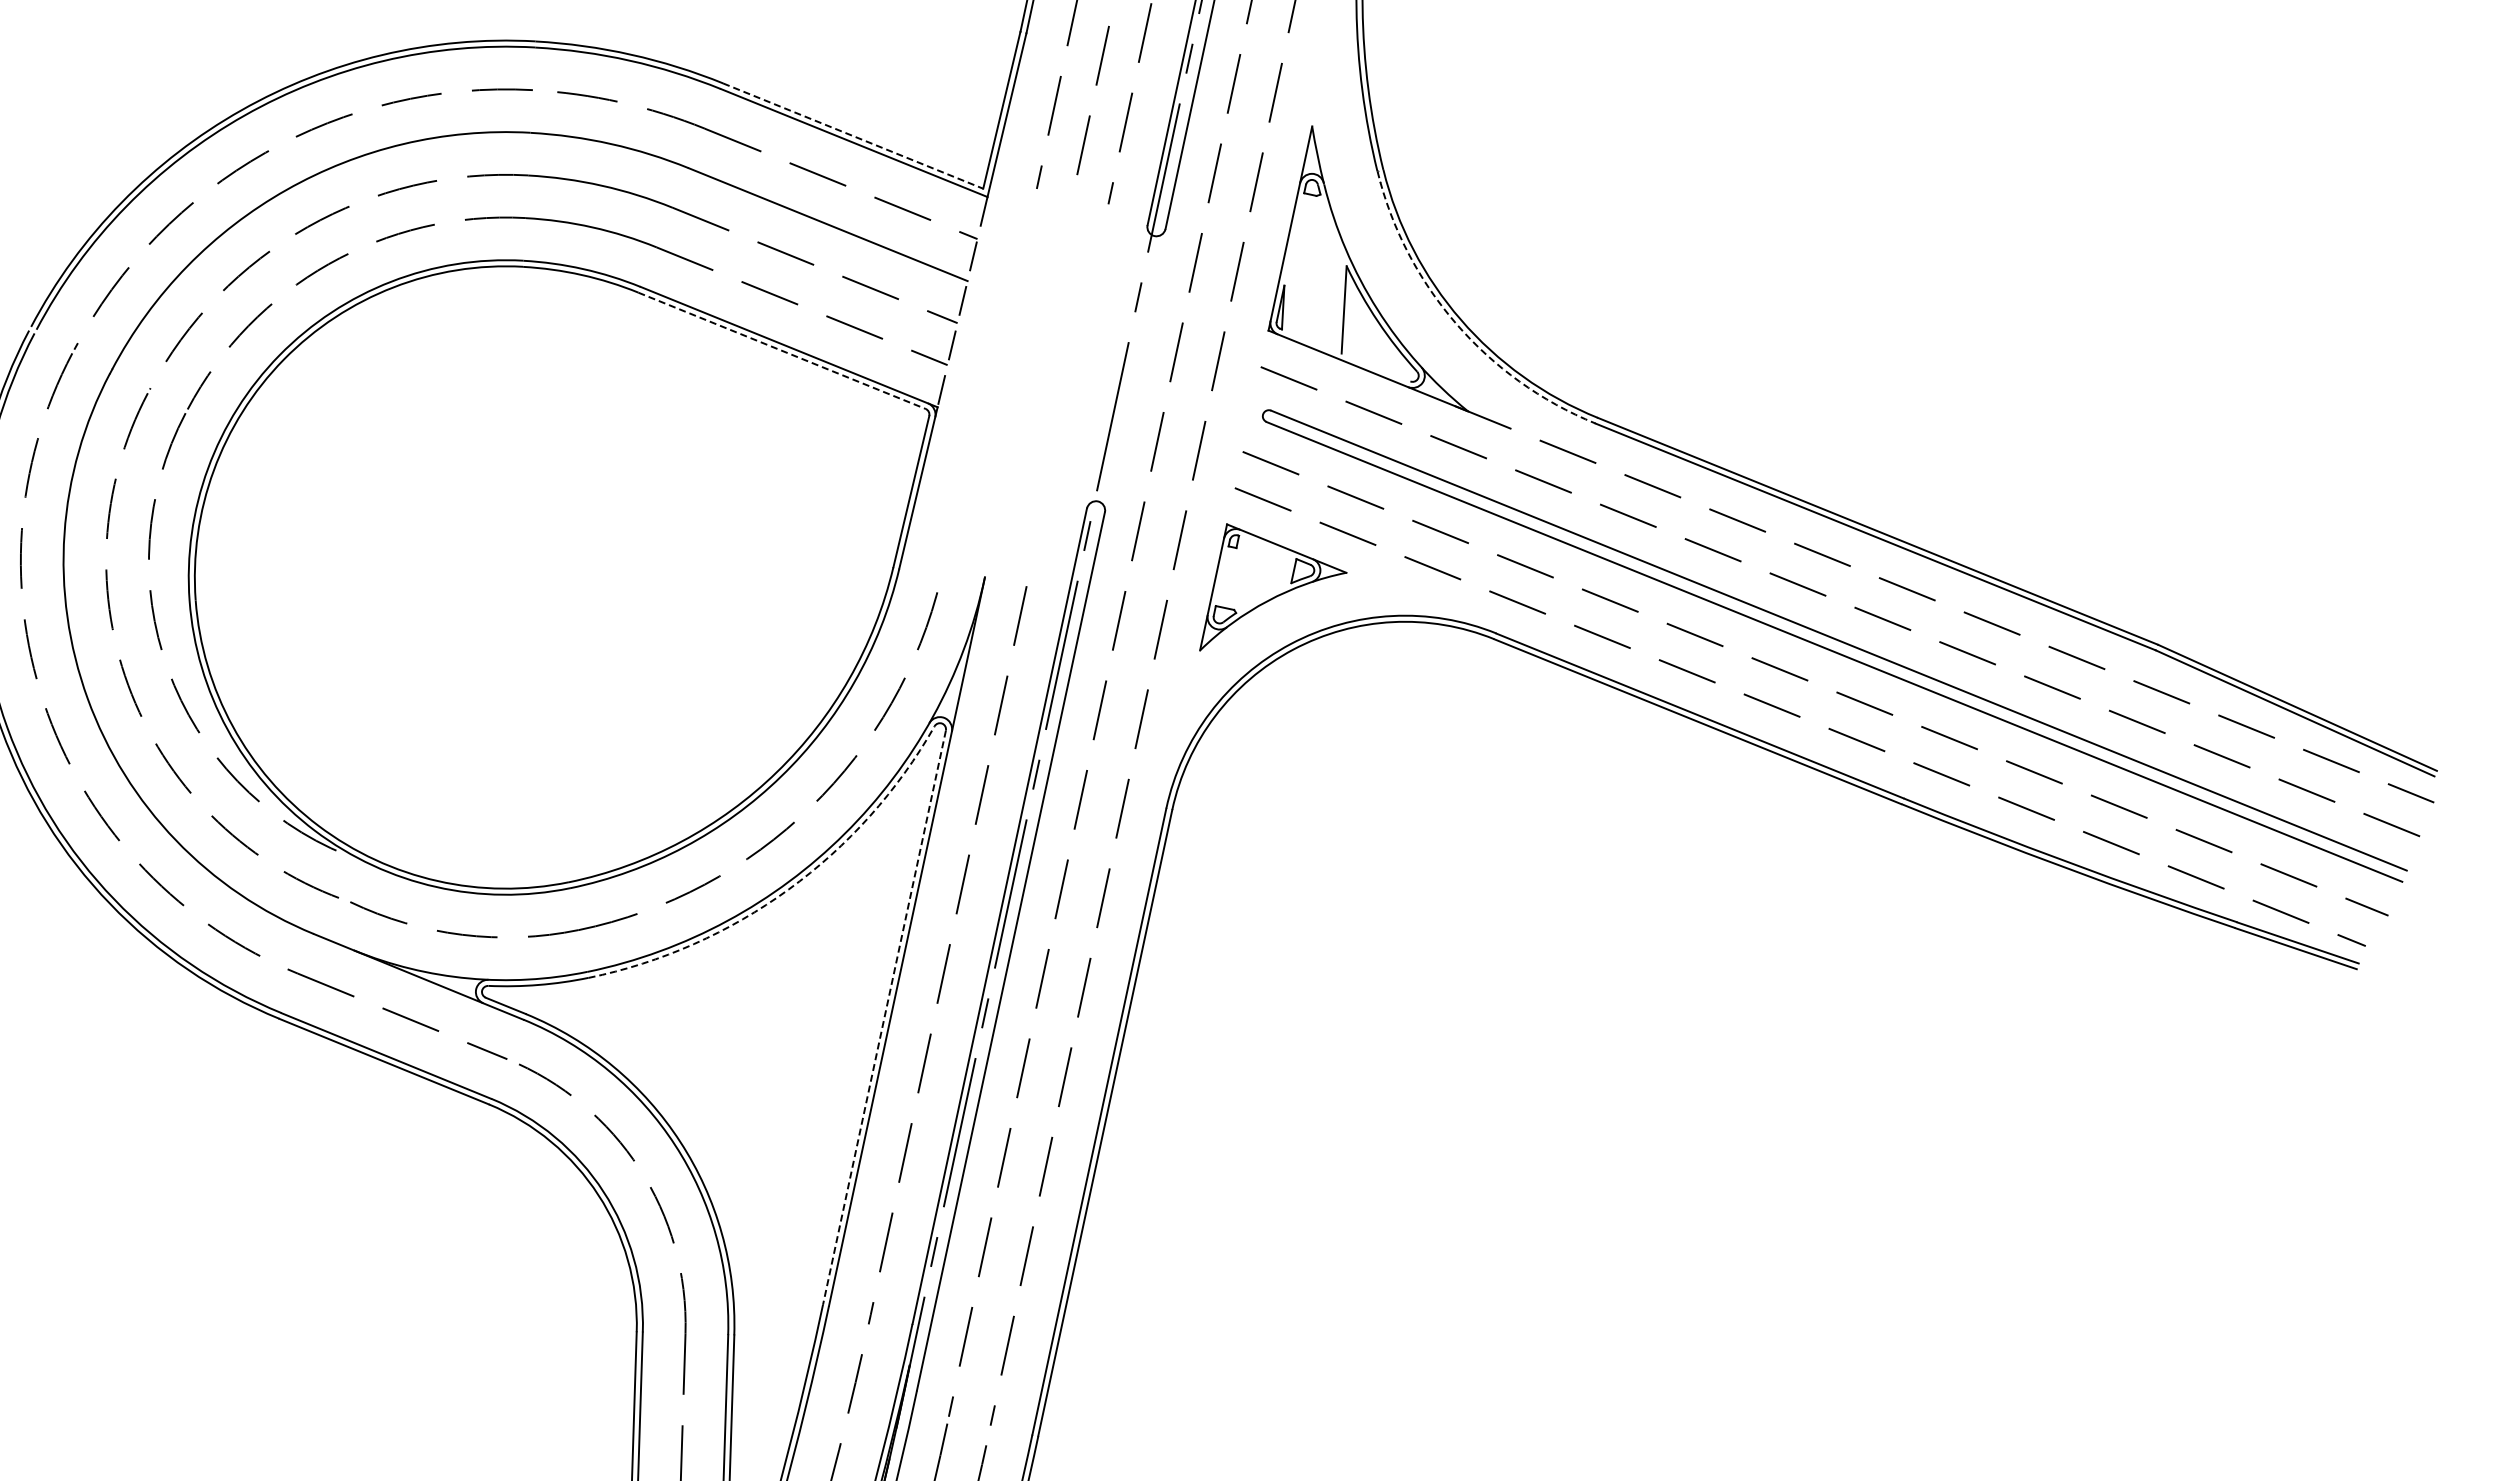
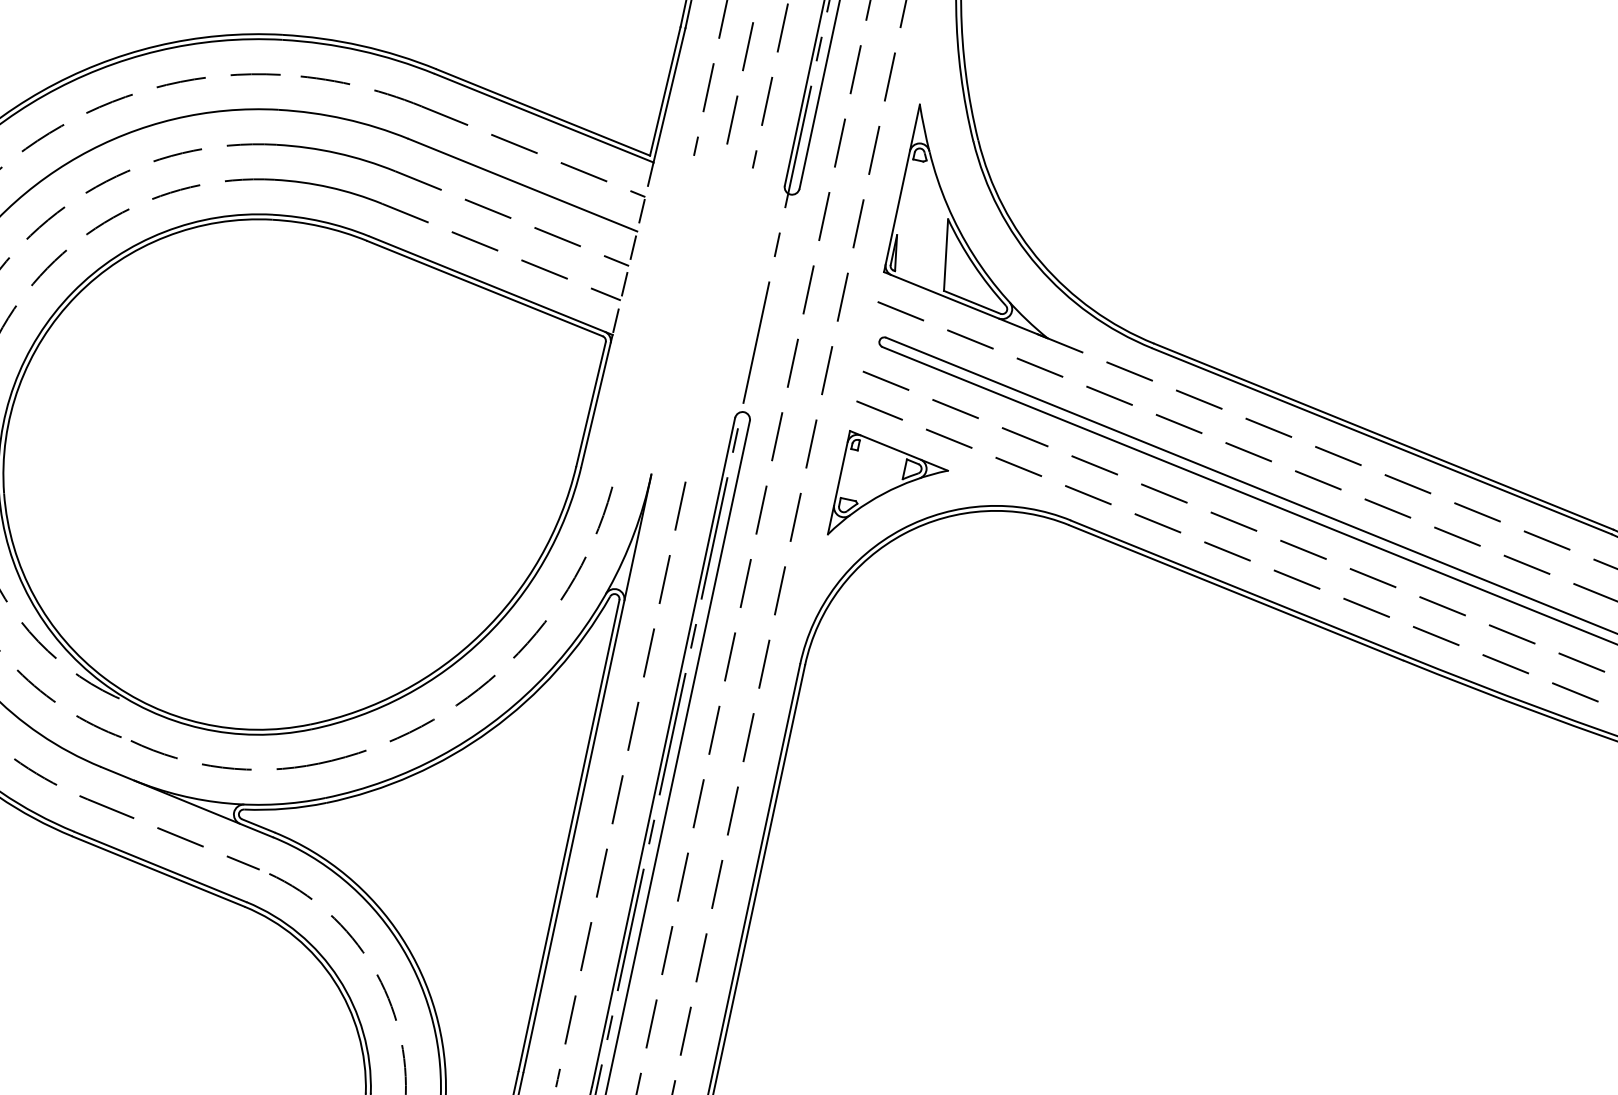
line: (853, 136) -> (543, 112), dashed -> solid
arc: (1456, 323) -> (1038, 266), dashed -> solid
line: (782, 351) -> (485, 289), dashed -> solid
line: (1375, 367) -> (971, 302), added
arc: (788, 889) -> (490, 730), dashed -> solid
line: (884, 1017) -> (569, 835), dashed -> solid

